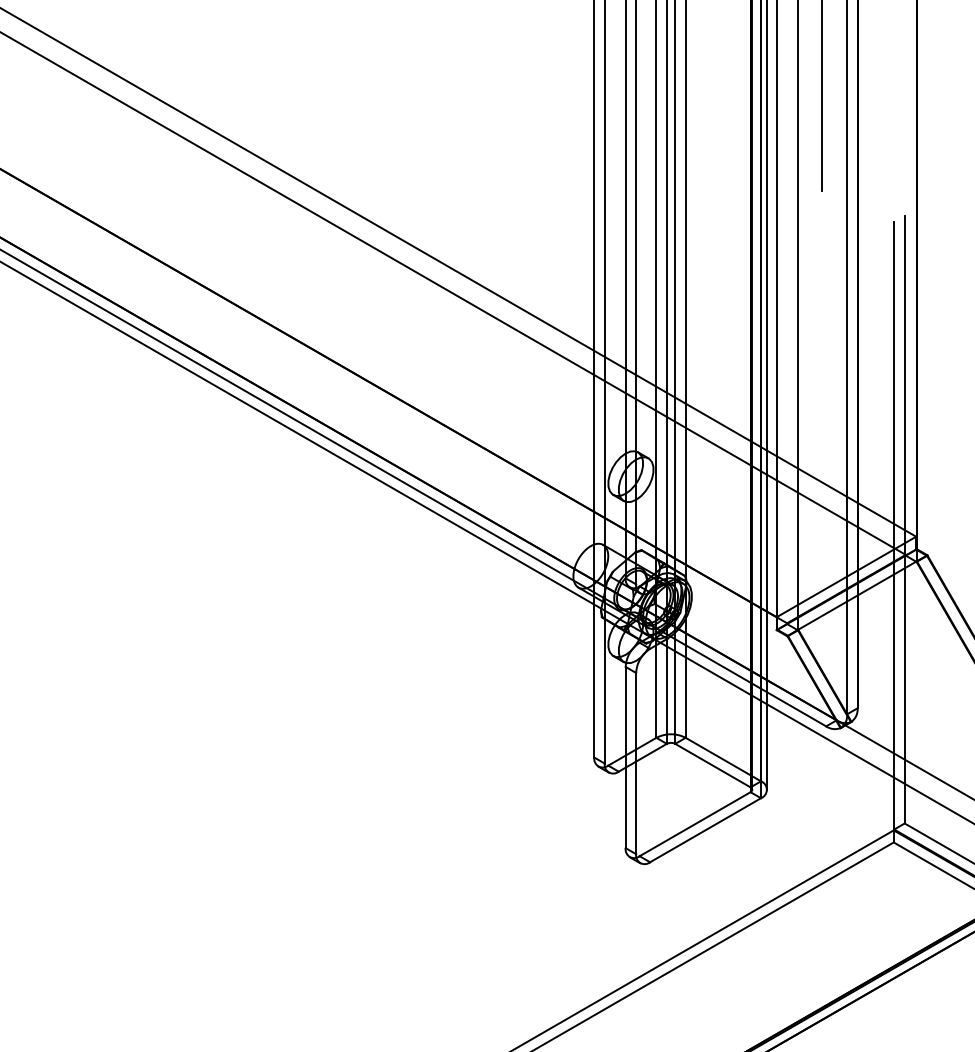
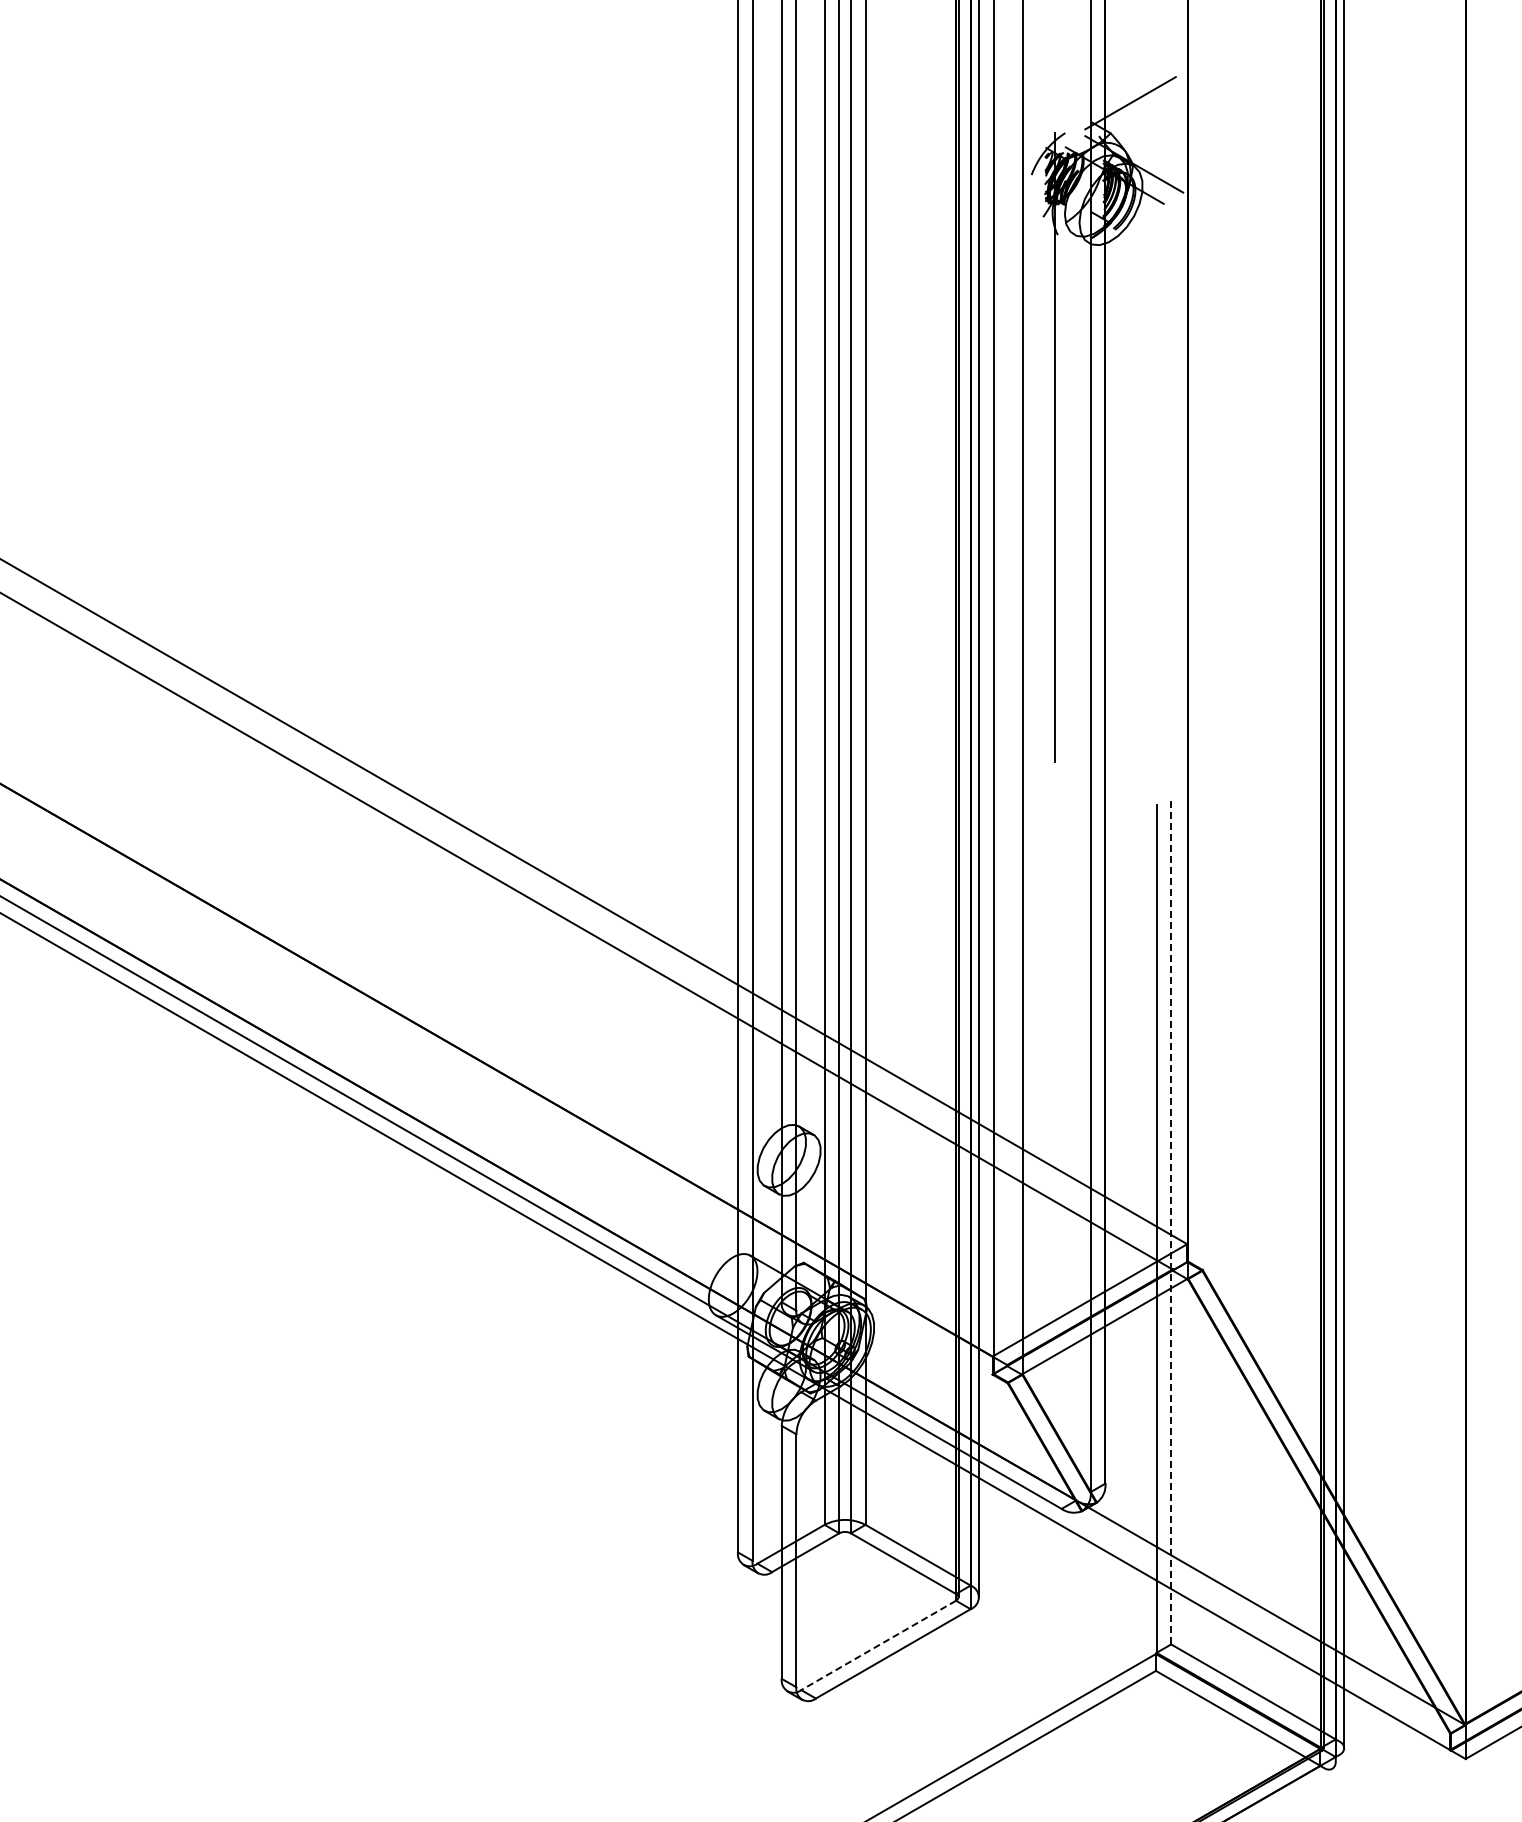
line: (904, 519) -> (1171, 1220), solid -> dashed
line: (694, 824) -> (878, 1645), solid -> dashed

